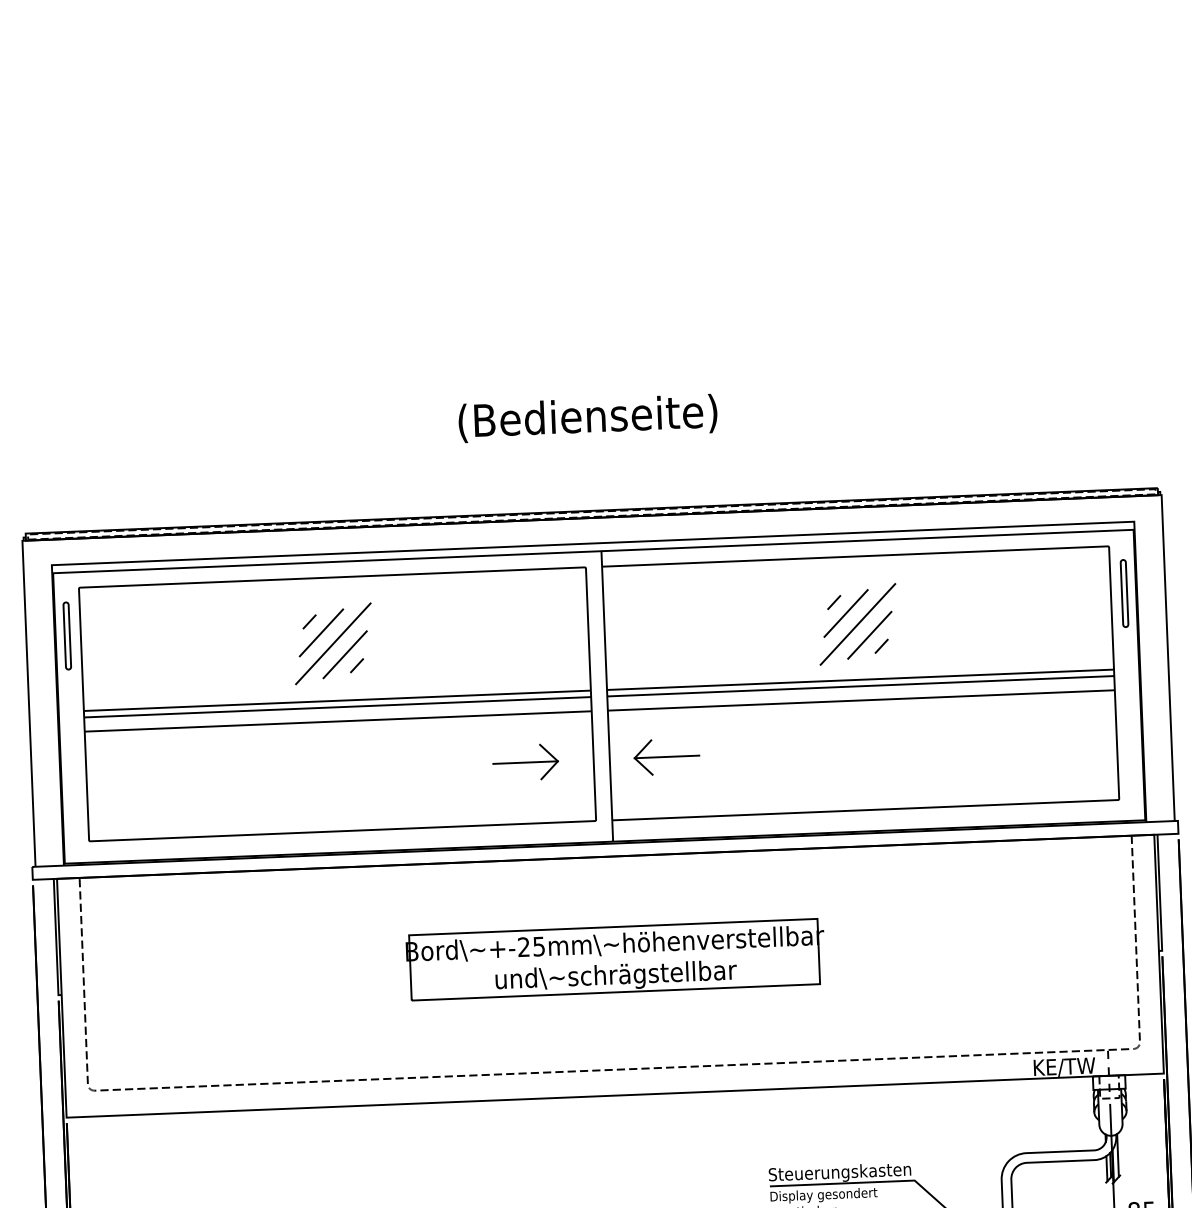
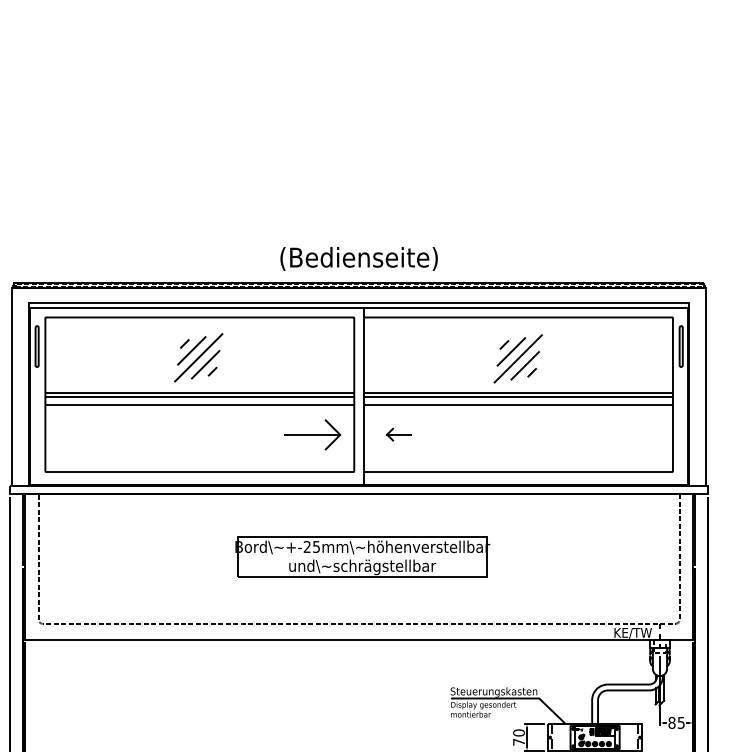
text: (586, 417) -> (358, 258), moved
part: (666, 756) -> (398, 434), size x0.6
part: (525, 762) -> (312, 434), size x1.4

